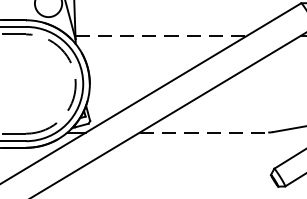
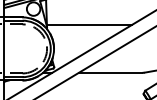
line: (161, 34) -> (89, 24), dashed -> solid
line: (204, 131) -> (110, 72), dashed -> solid

